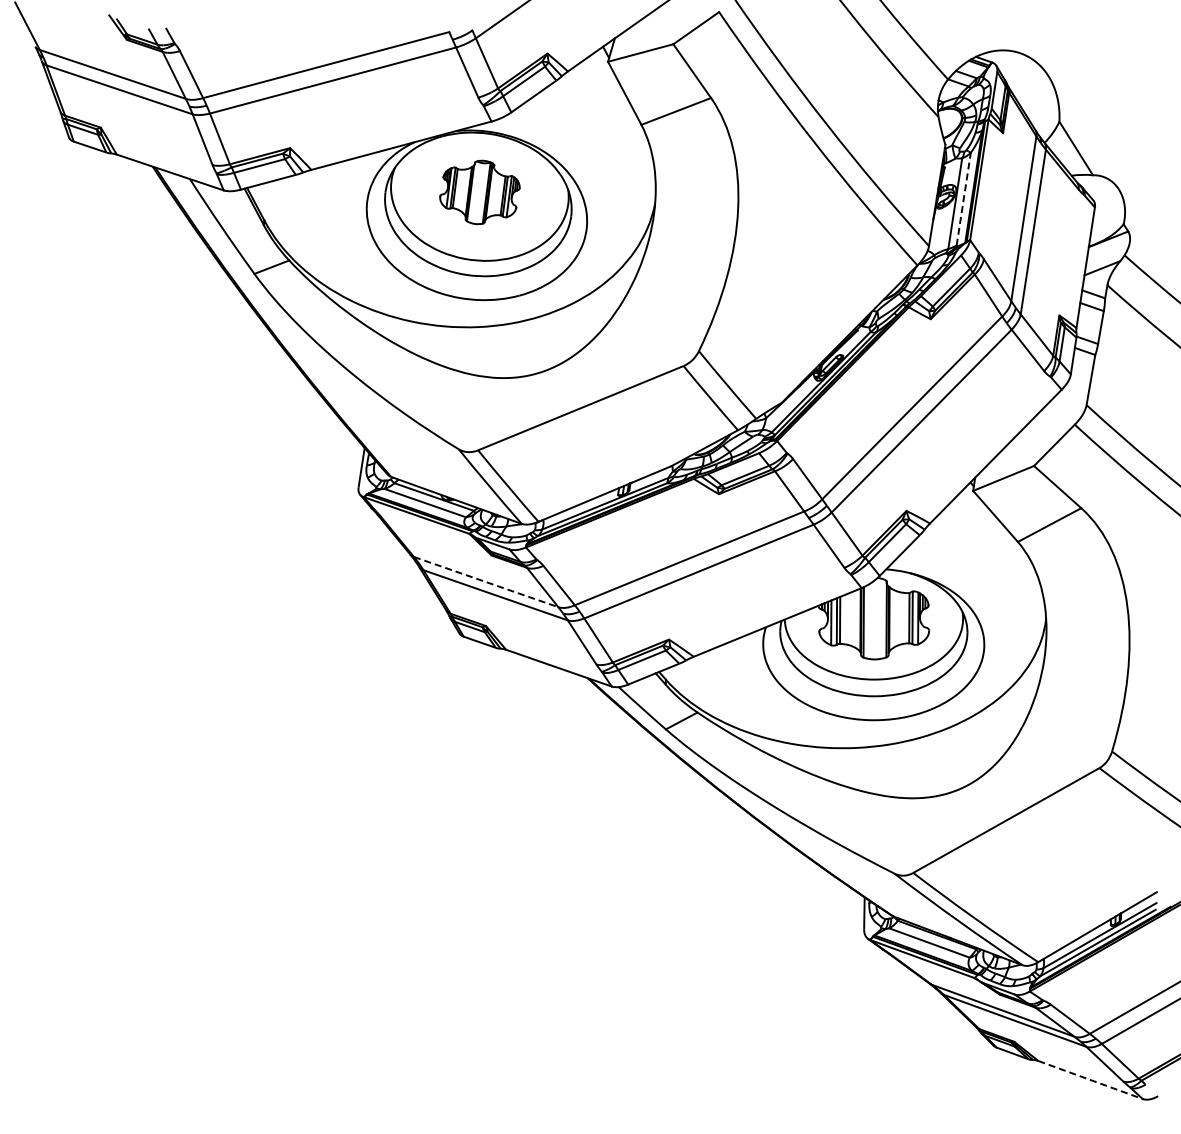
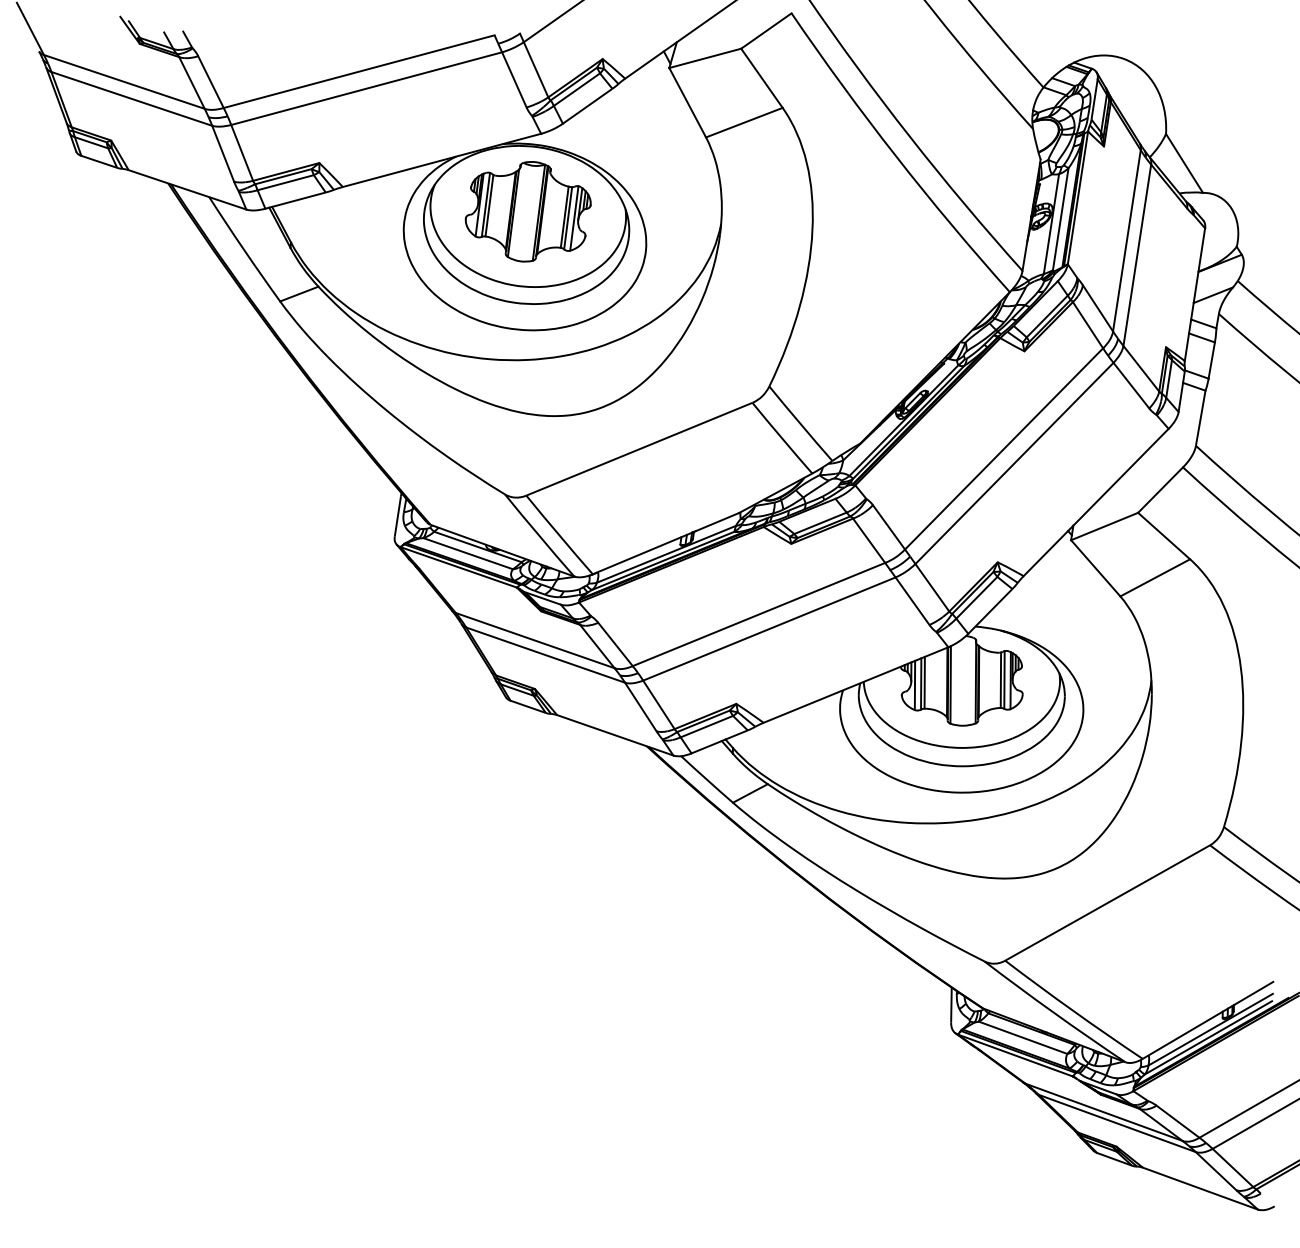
part: (479, 192) -> (527, 211), size x1.43
line: (963, 199) -> (1060, 219), dashed -> solid
line: (486, 582) -> (535, 641), dashed -> solid
line: (1090, 1080) -> (1200, 1189), dashed -> solid

